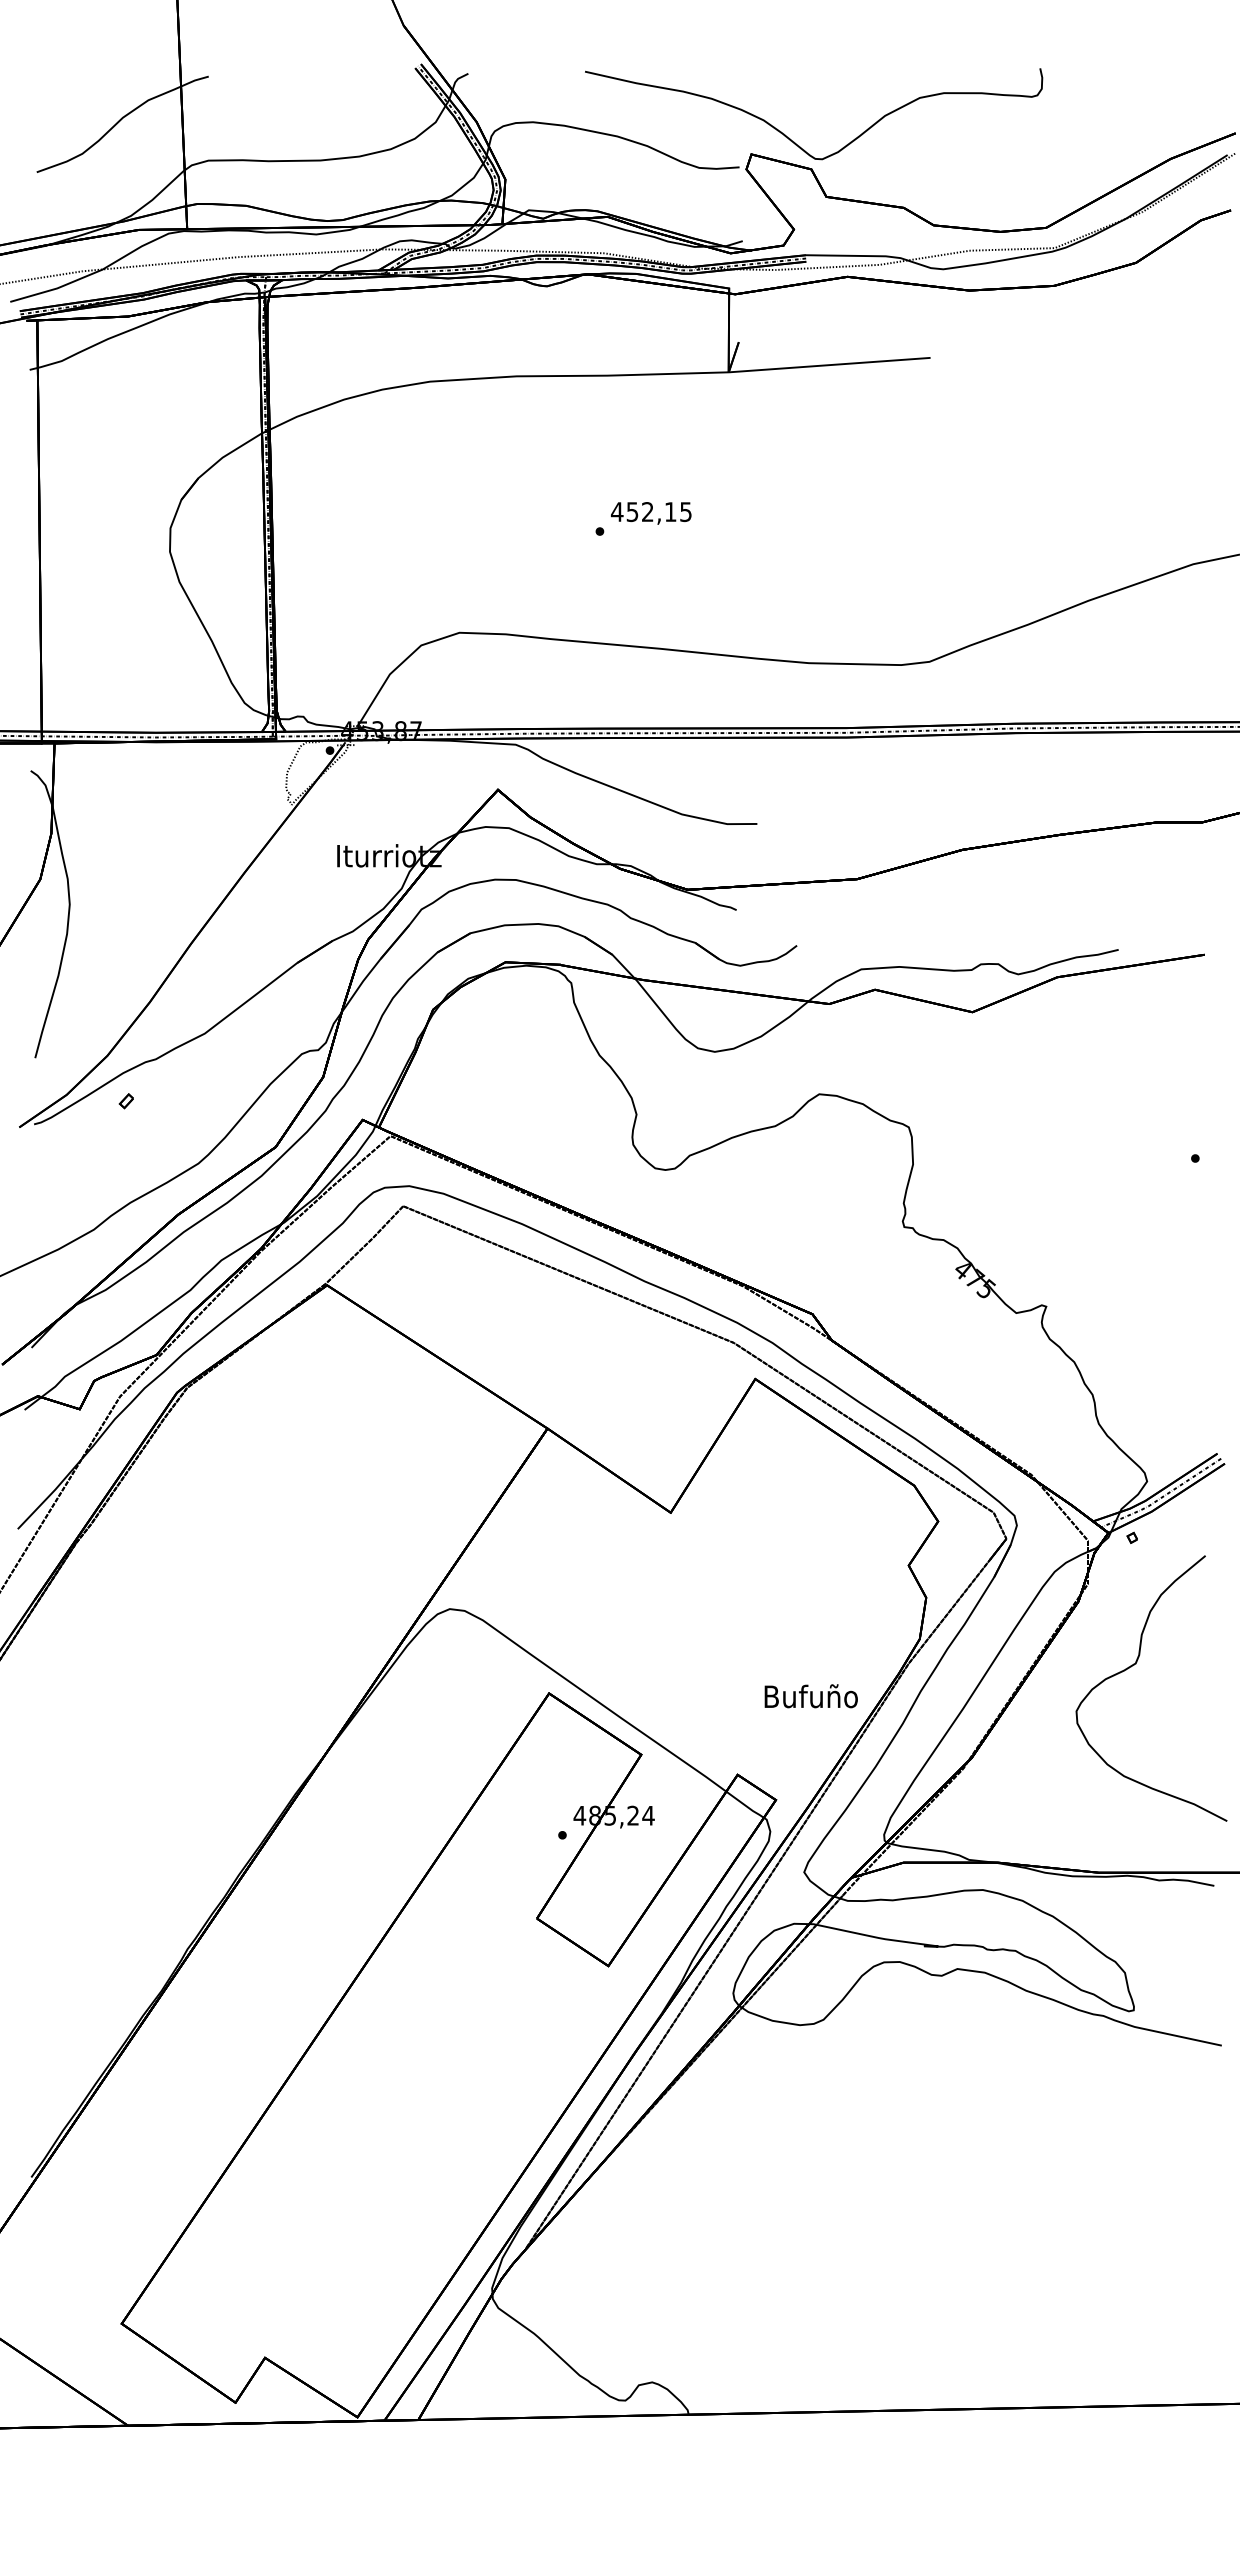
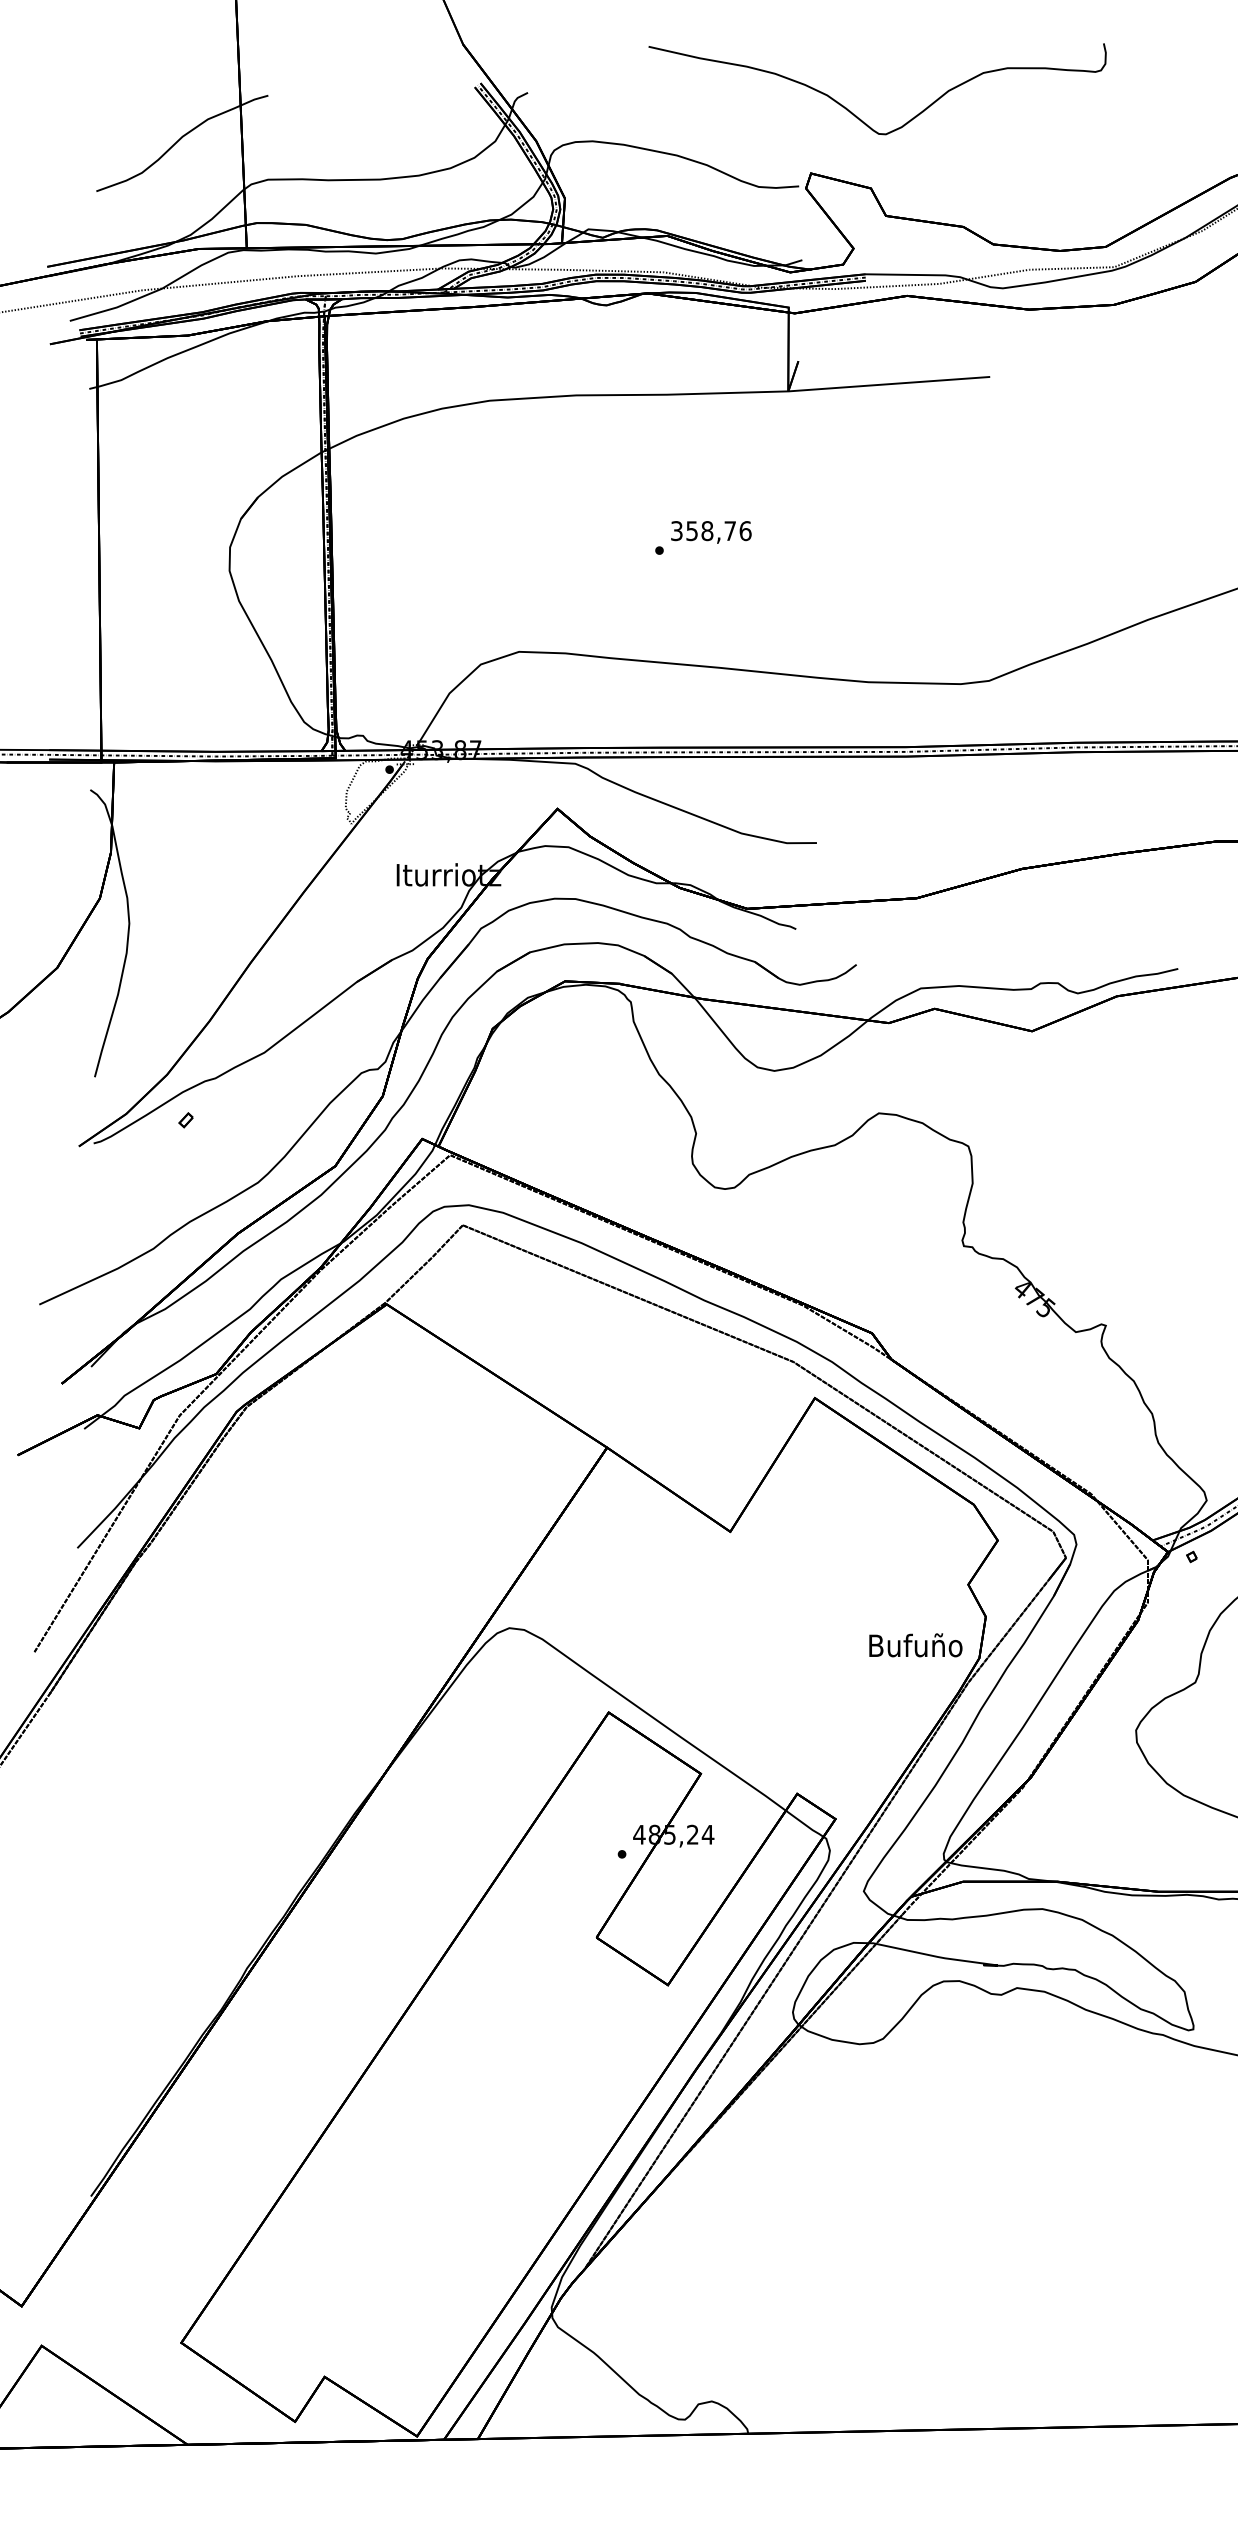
curve: (794, 141) -> (858, 116), moved
text: (651, 512) -> (711, 531), 452,15 -> 358,76
text: (810, 1696) -> (915, 1645), moved

